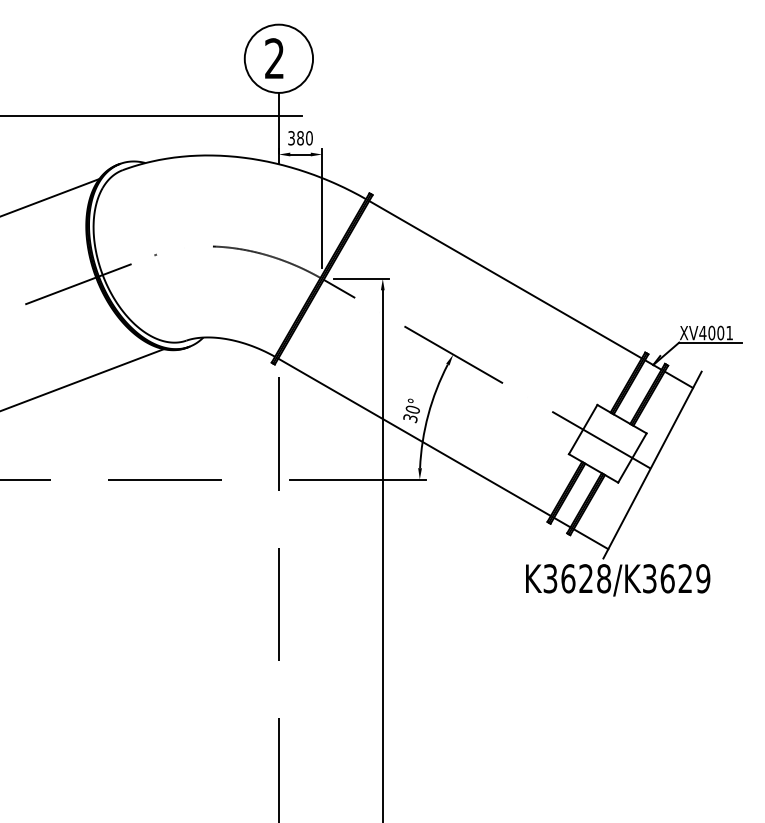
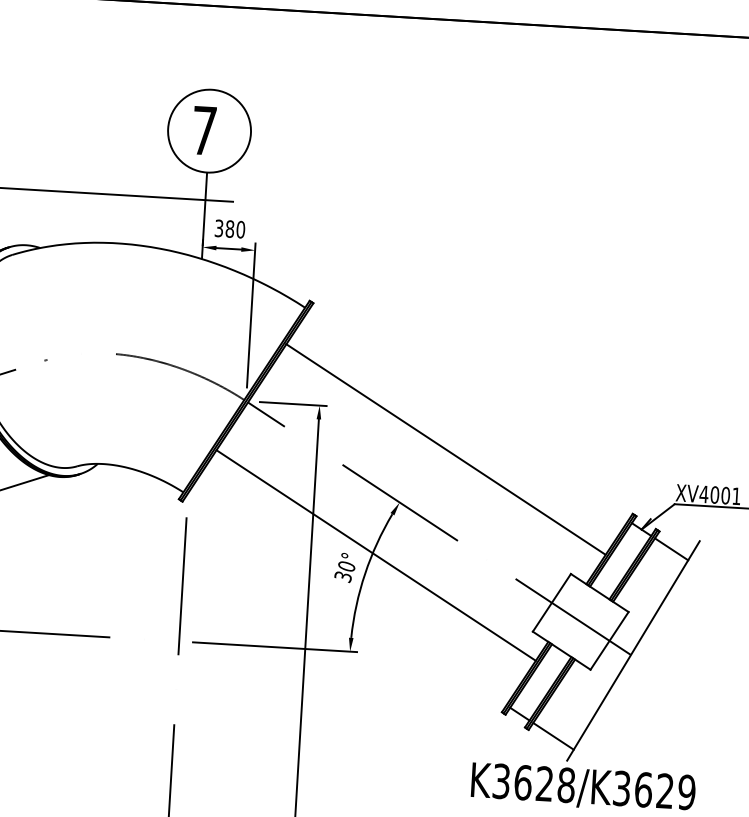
text: (274, 58) -> (204, 130), 2 -> 7
line: (505, 279) -> (445, 449), moved
line: (414, 437) -> (376, 555), moved

